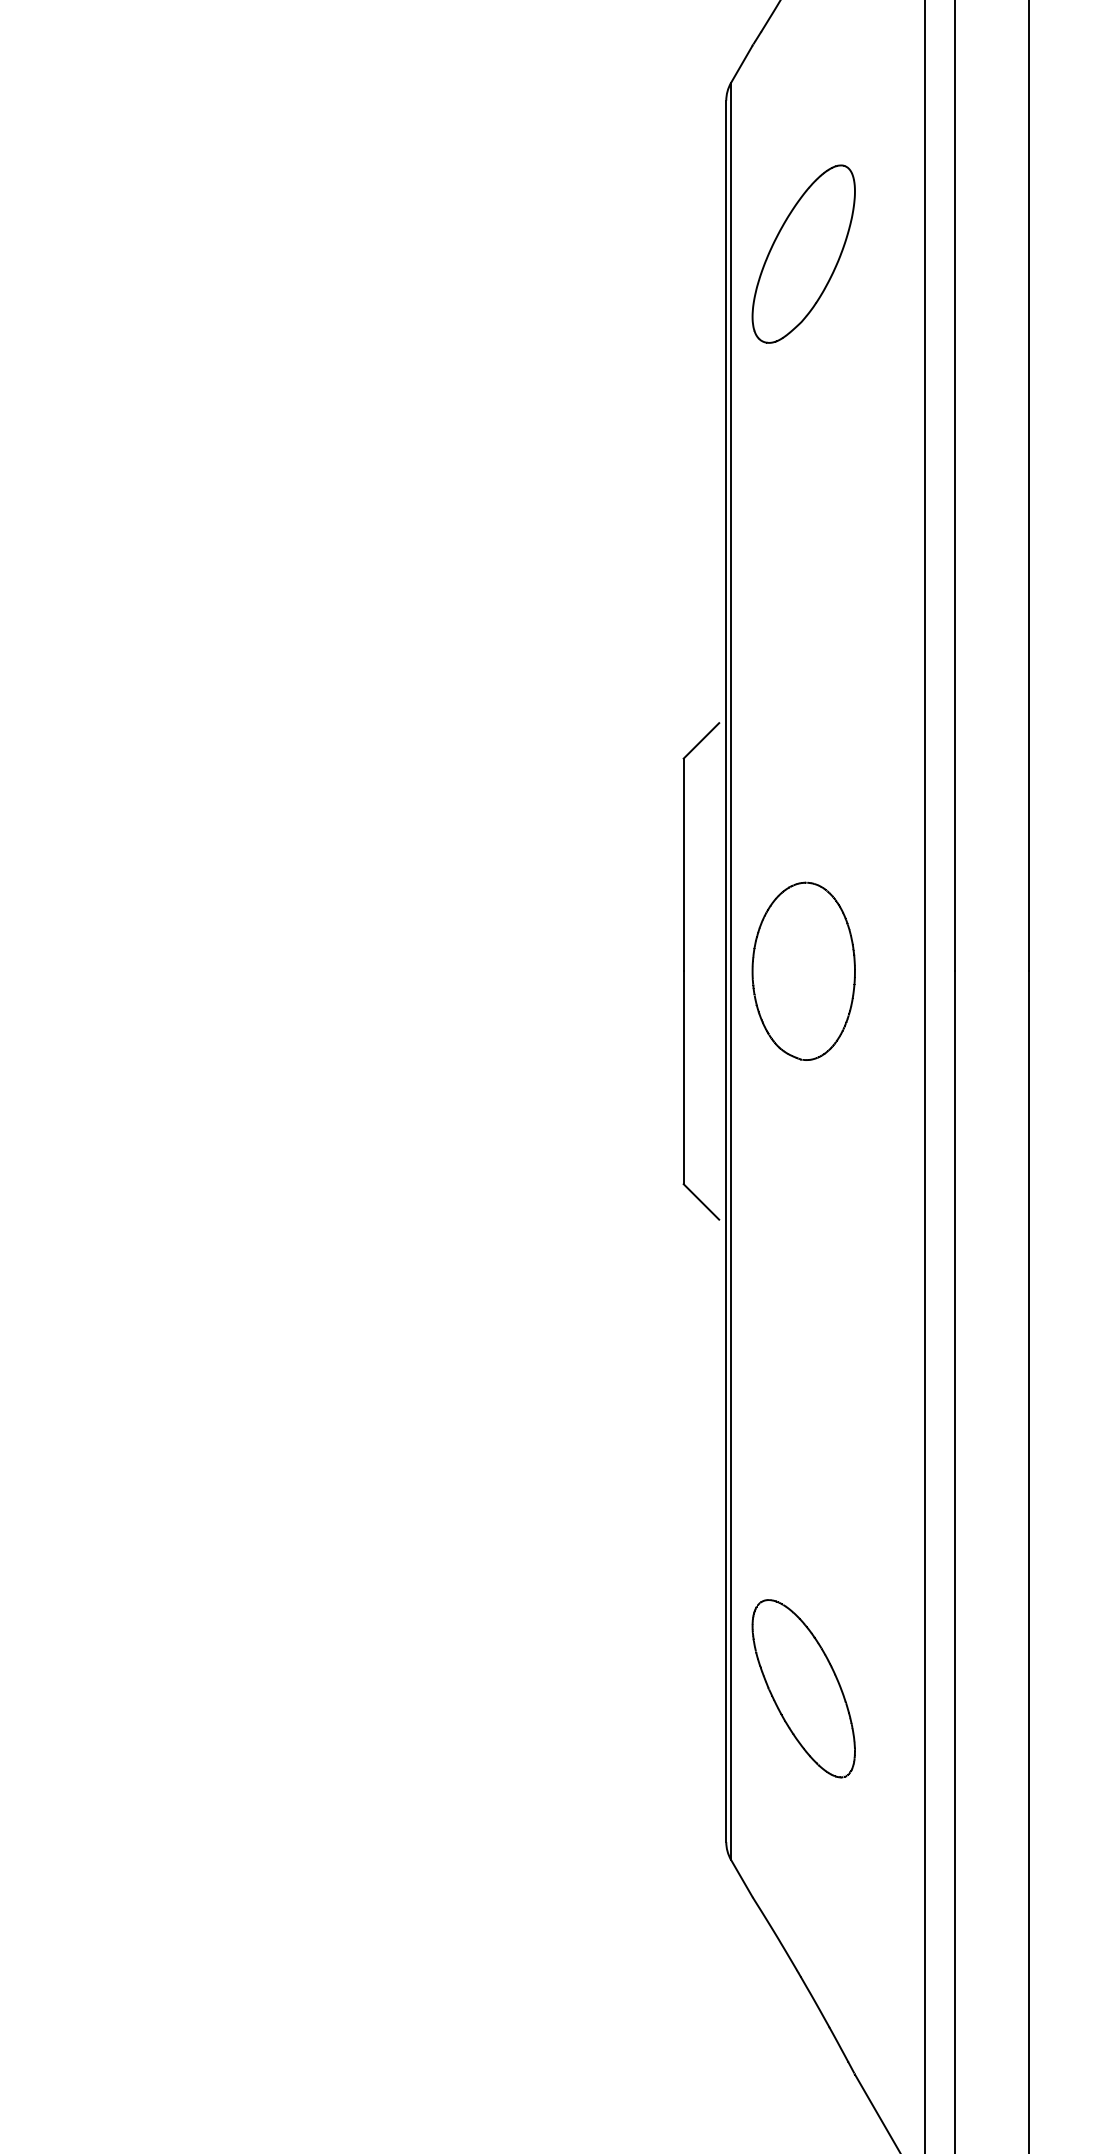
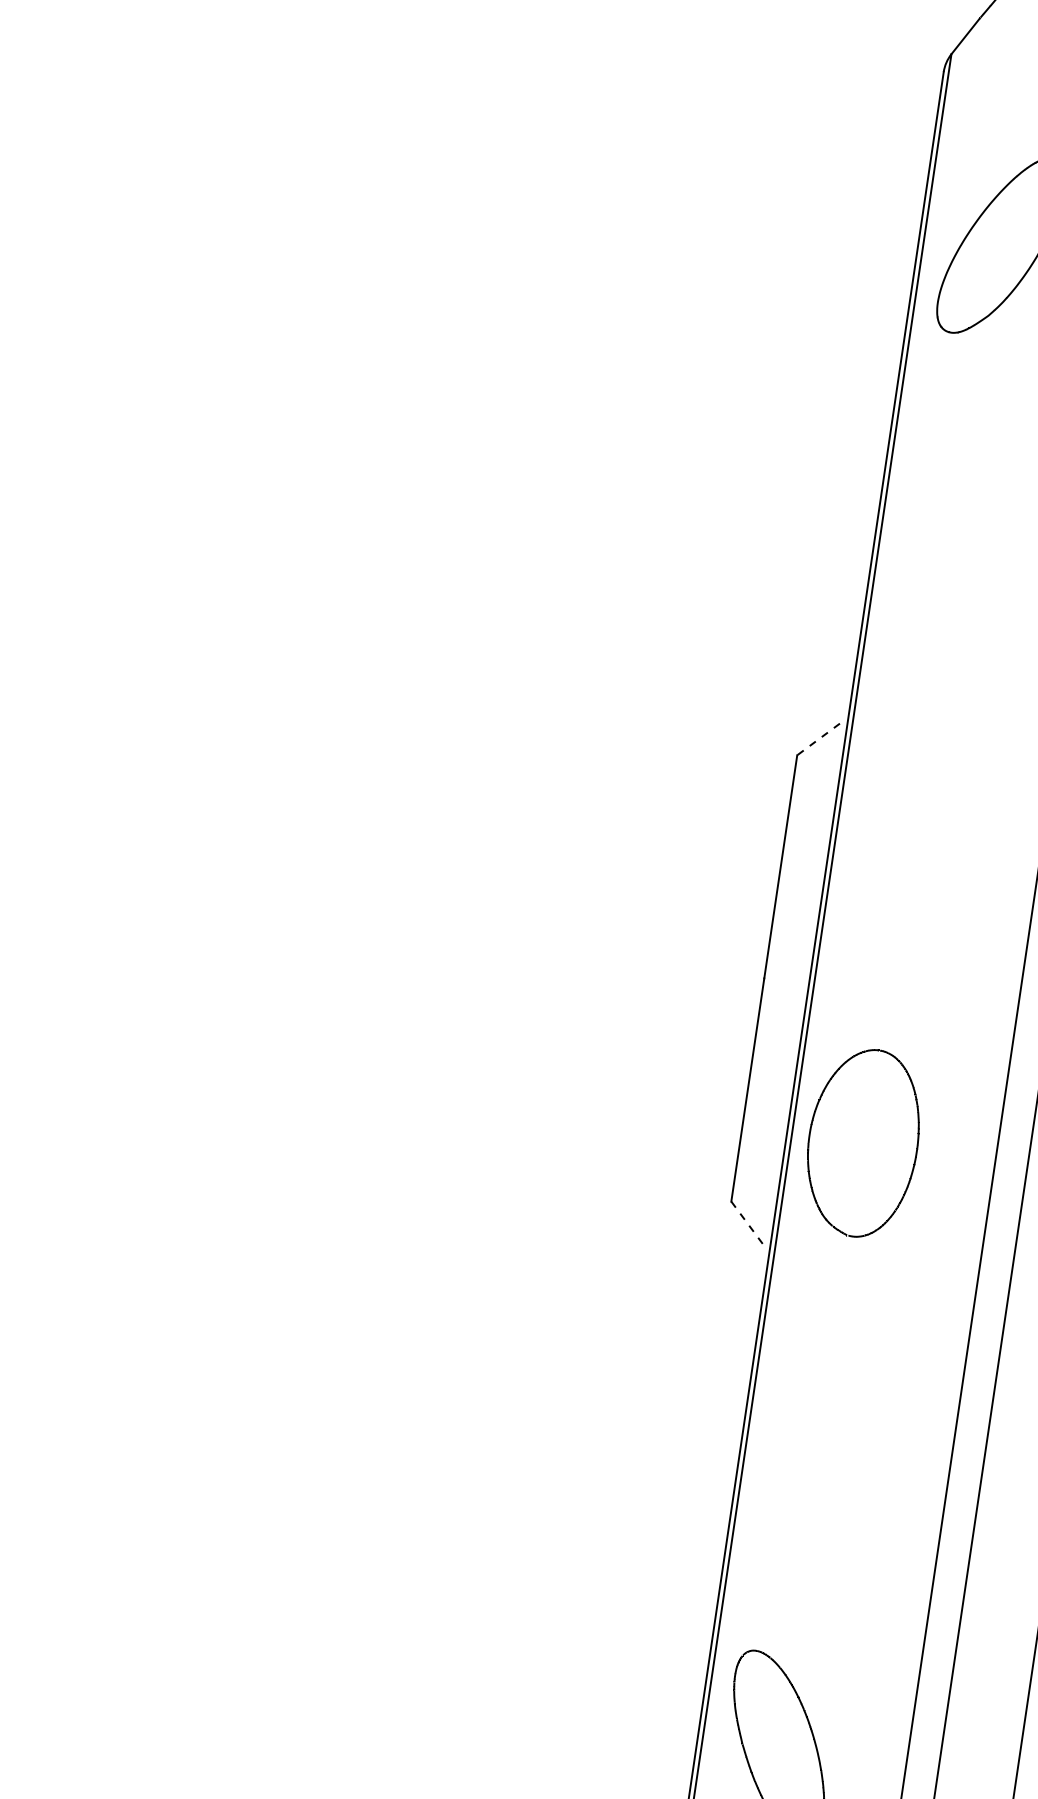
line: (701, 741) -> (818, 740), solid -> dashed
part: (803, 970) -> (863, 1142), moved
line: (701, 1202) -> (747, 1223), solid -> dashed

